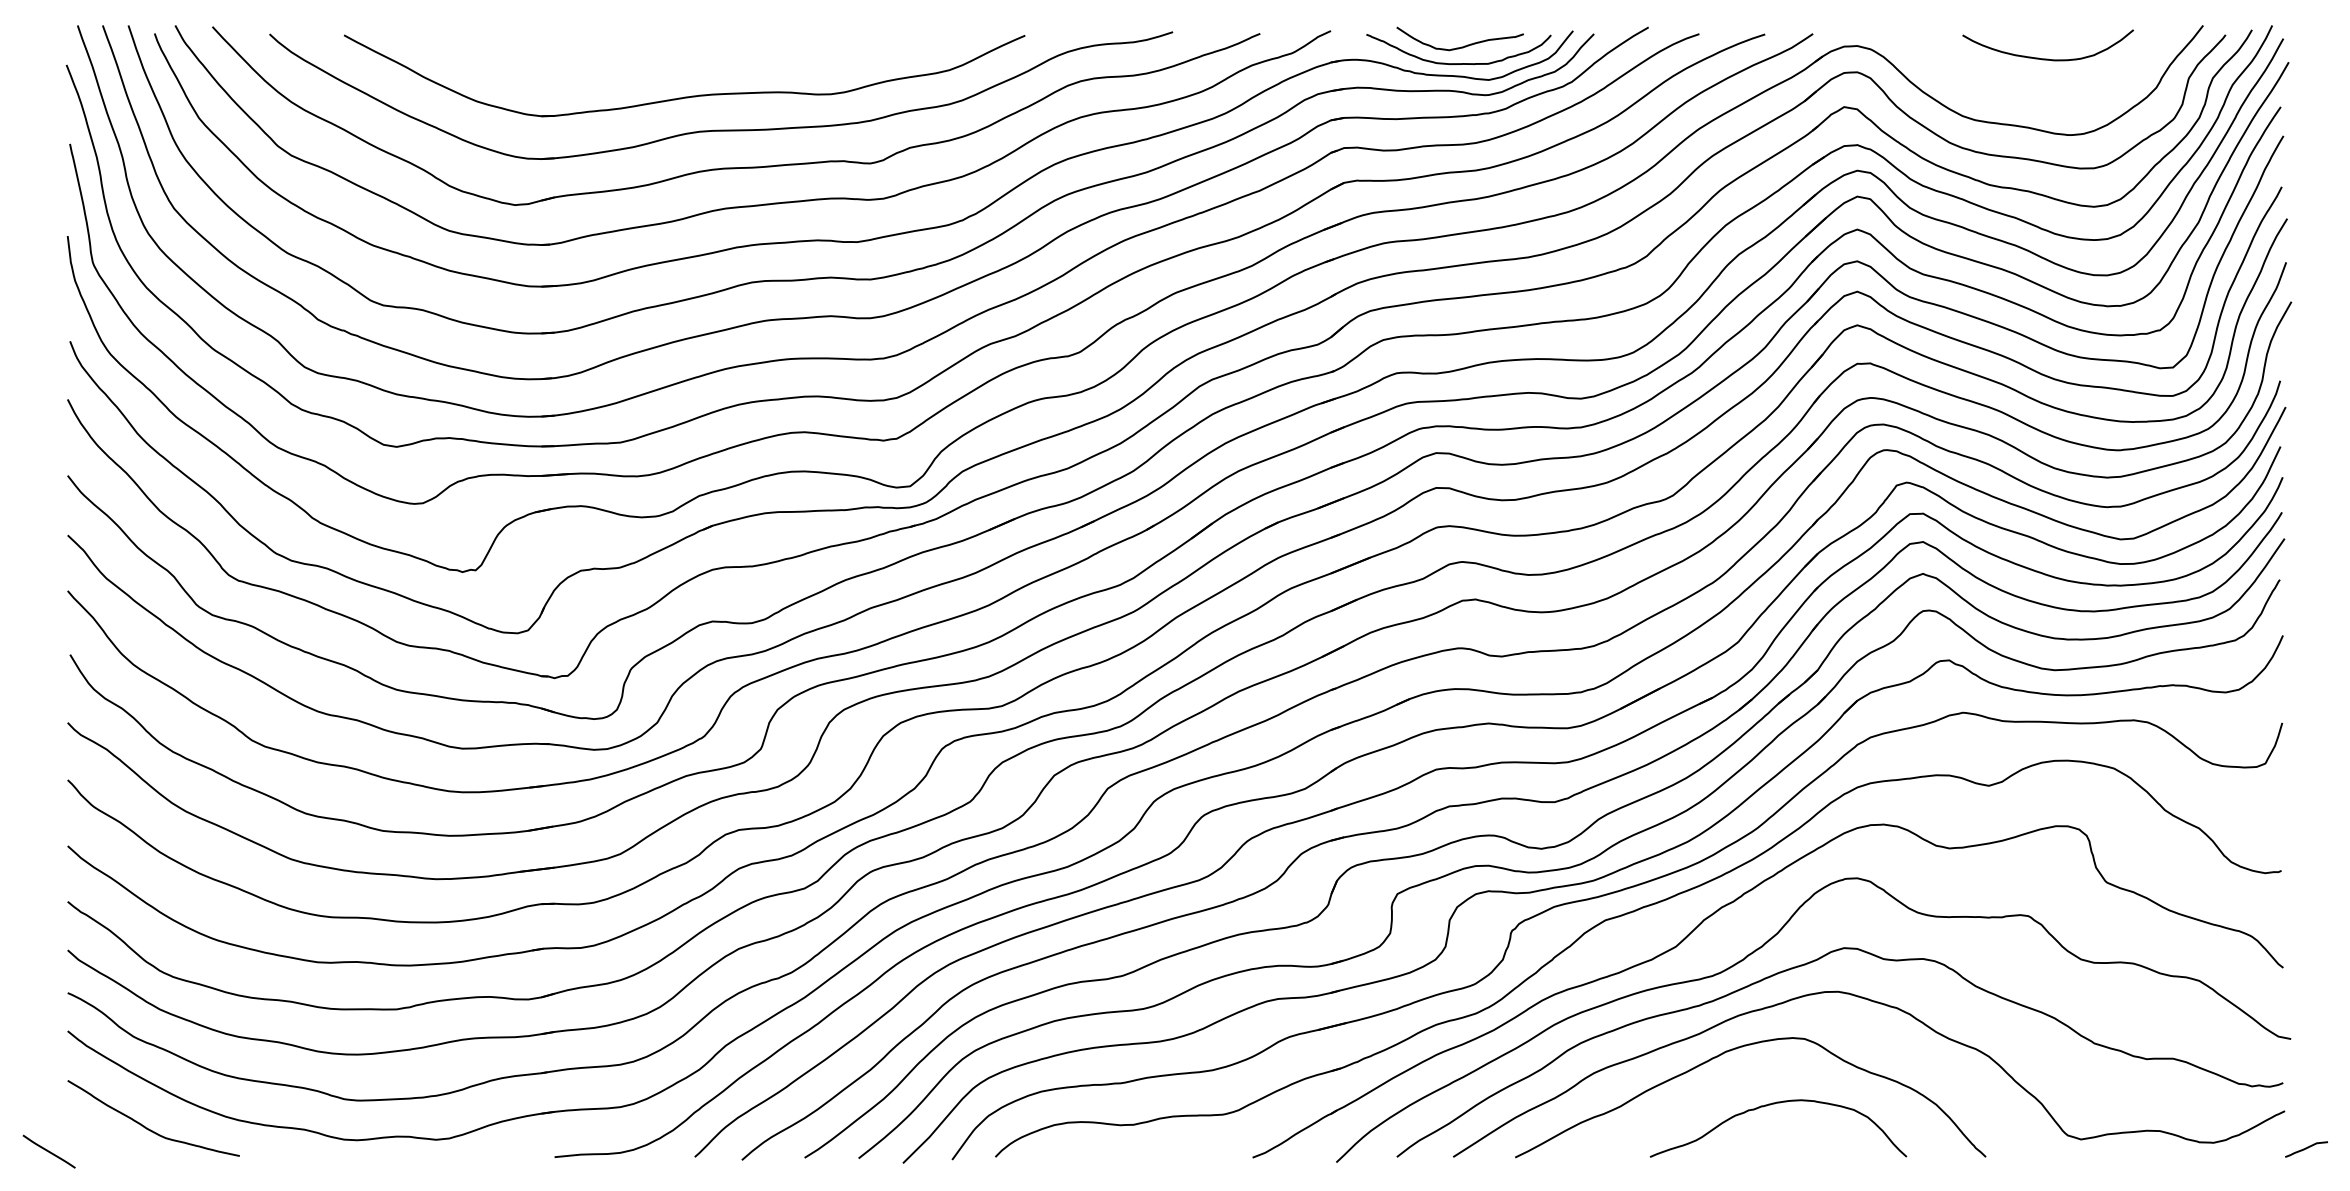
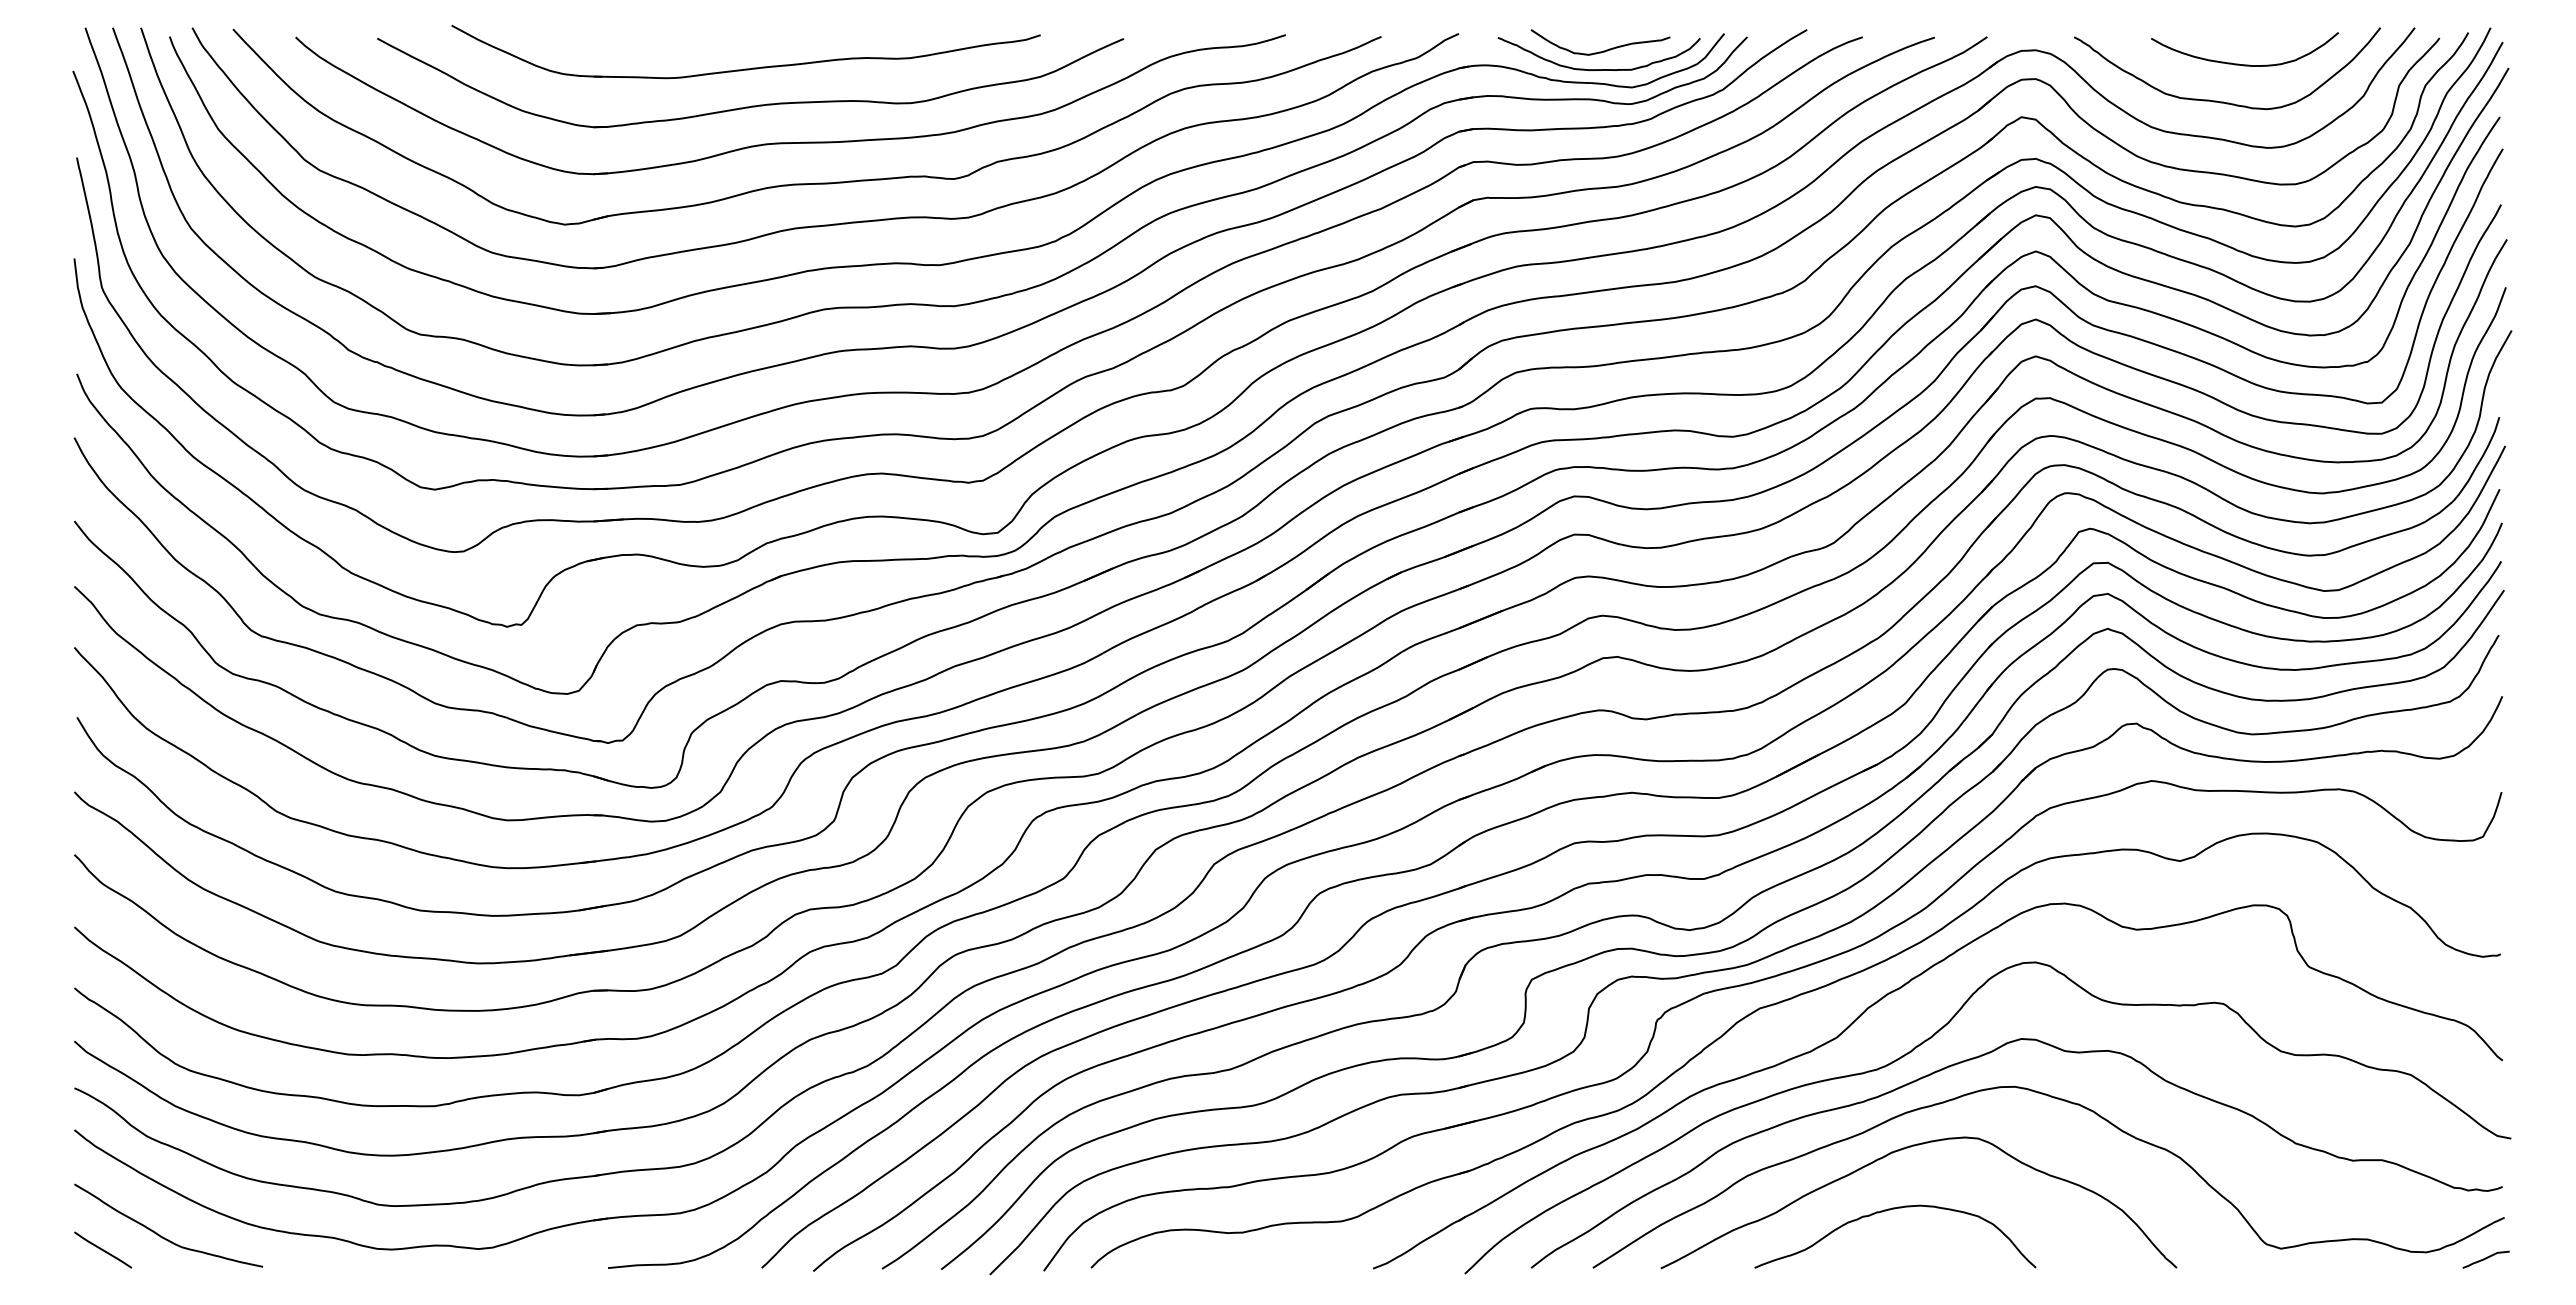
part: (680, 62) -> (745, 68), added
curve: (2028, 92) -> (2223, 101), added
curve: (1773, 1104) -> (1890, 1210), moved
curve: (2305, 1149) -> (2485, 1259), moved
line: (49, 1151) -> (103, 1249), moved

